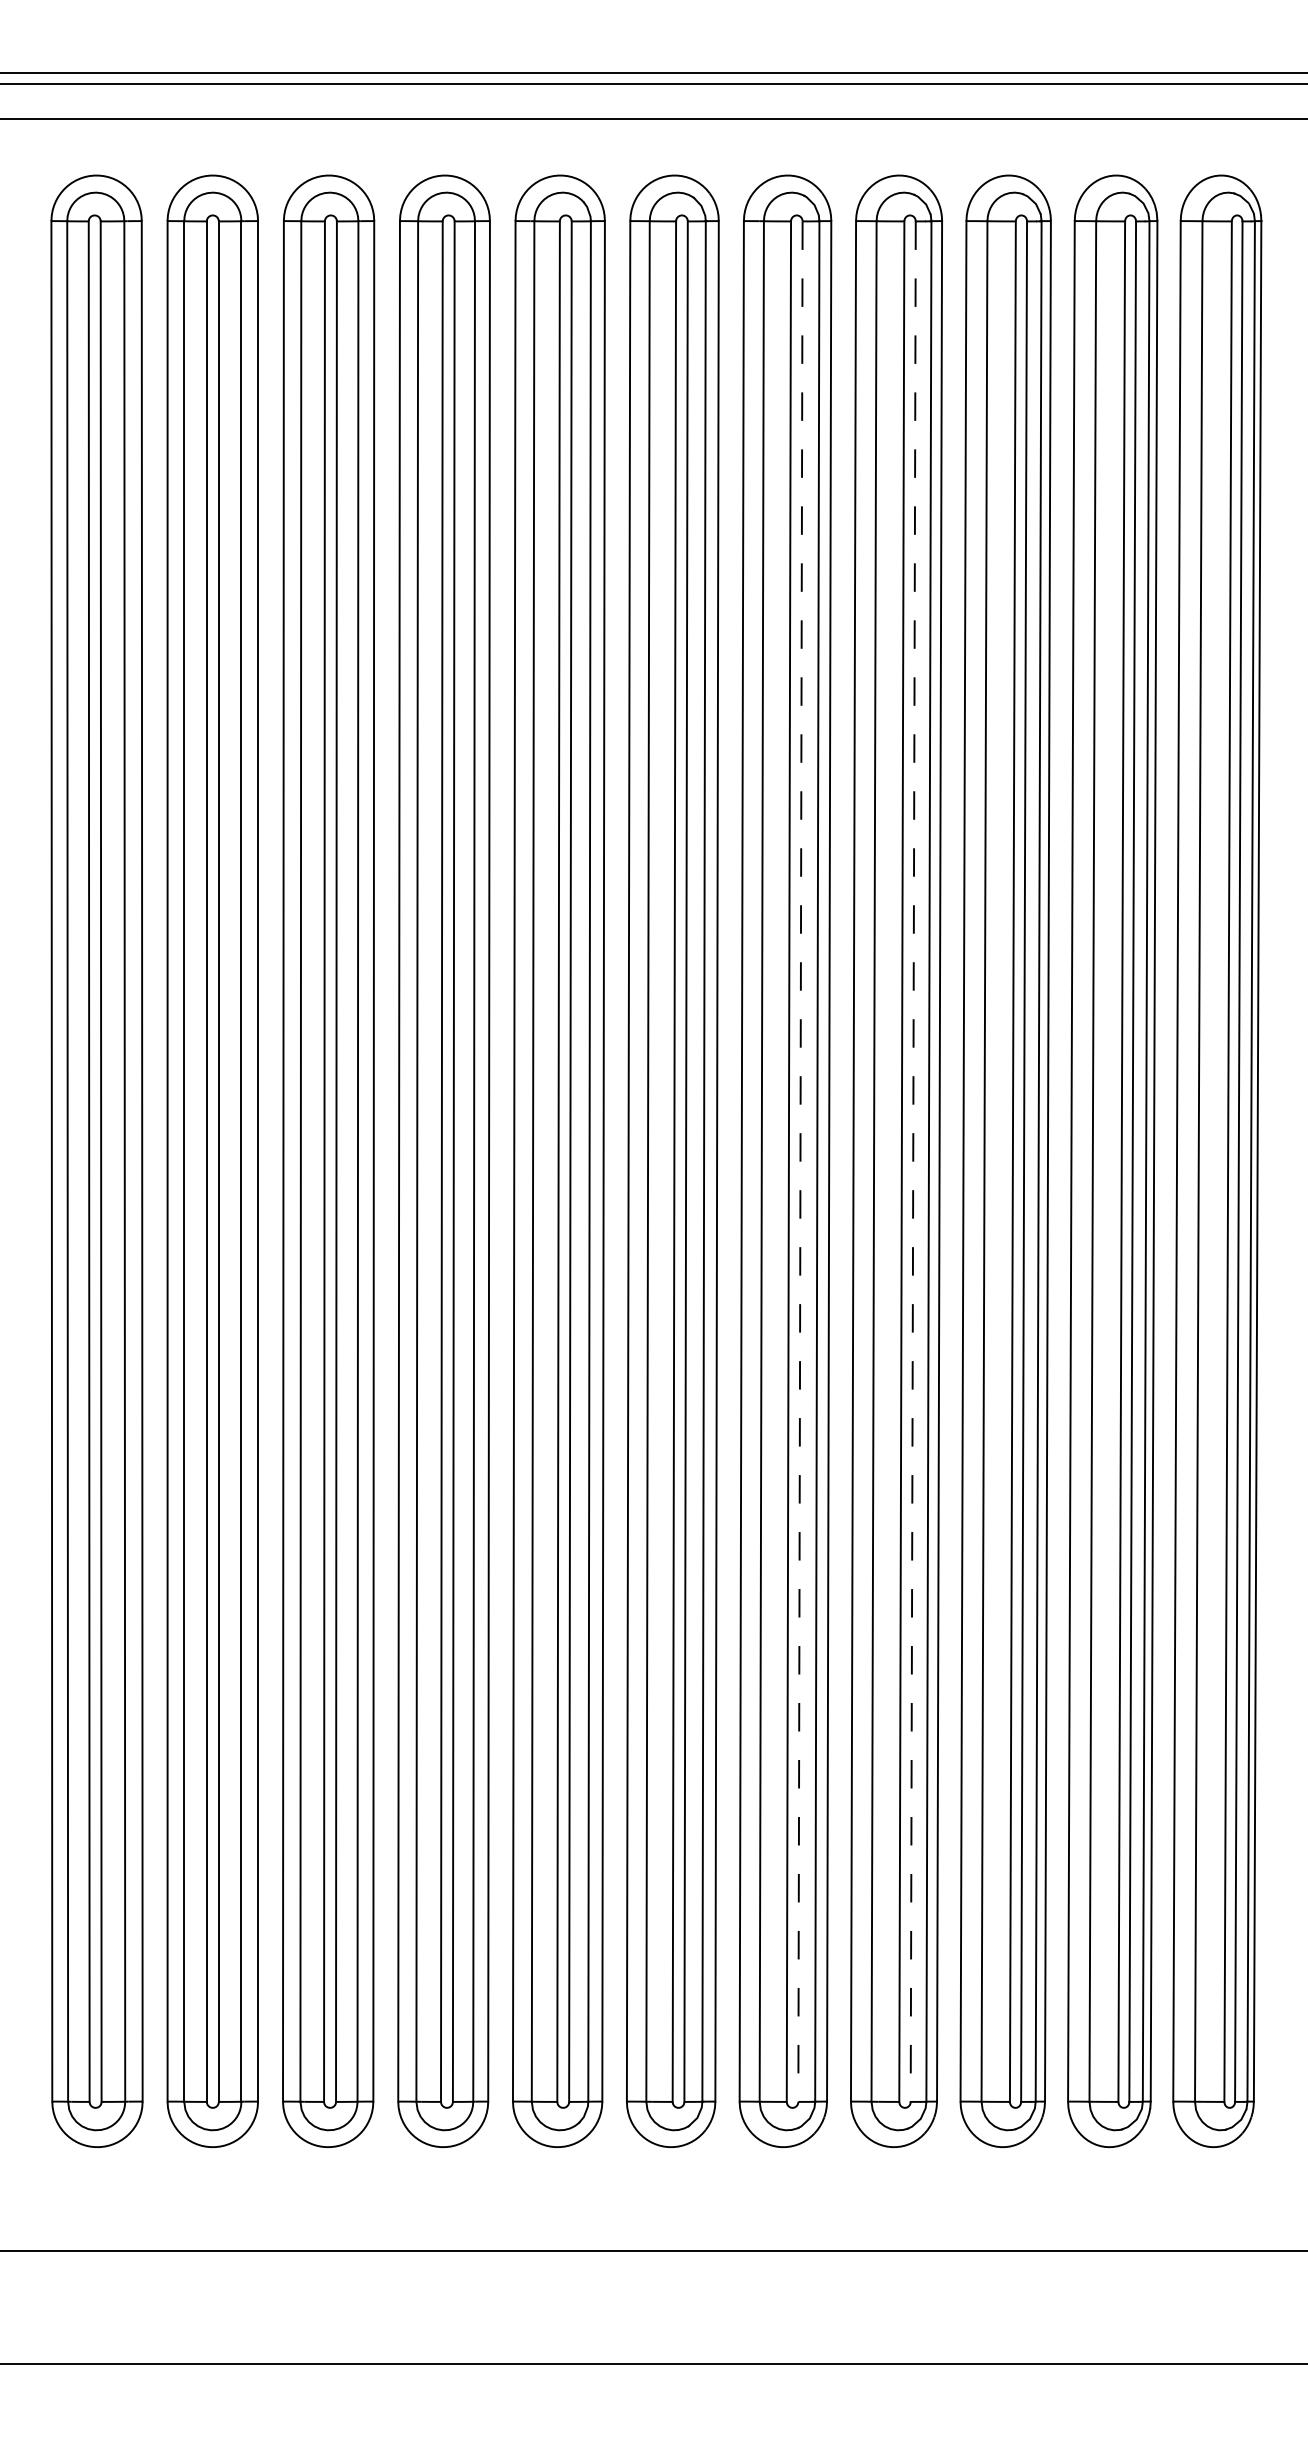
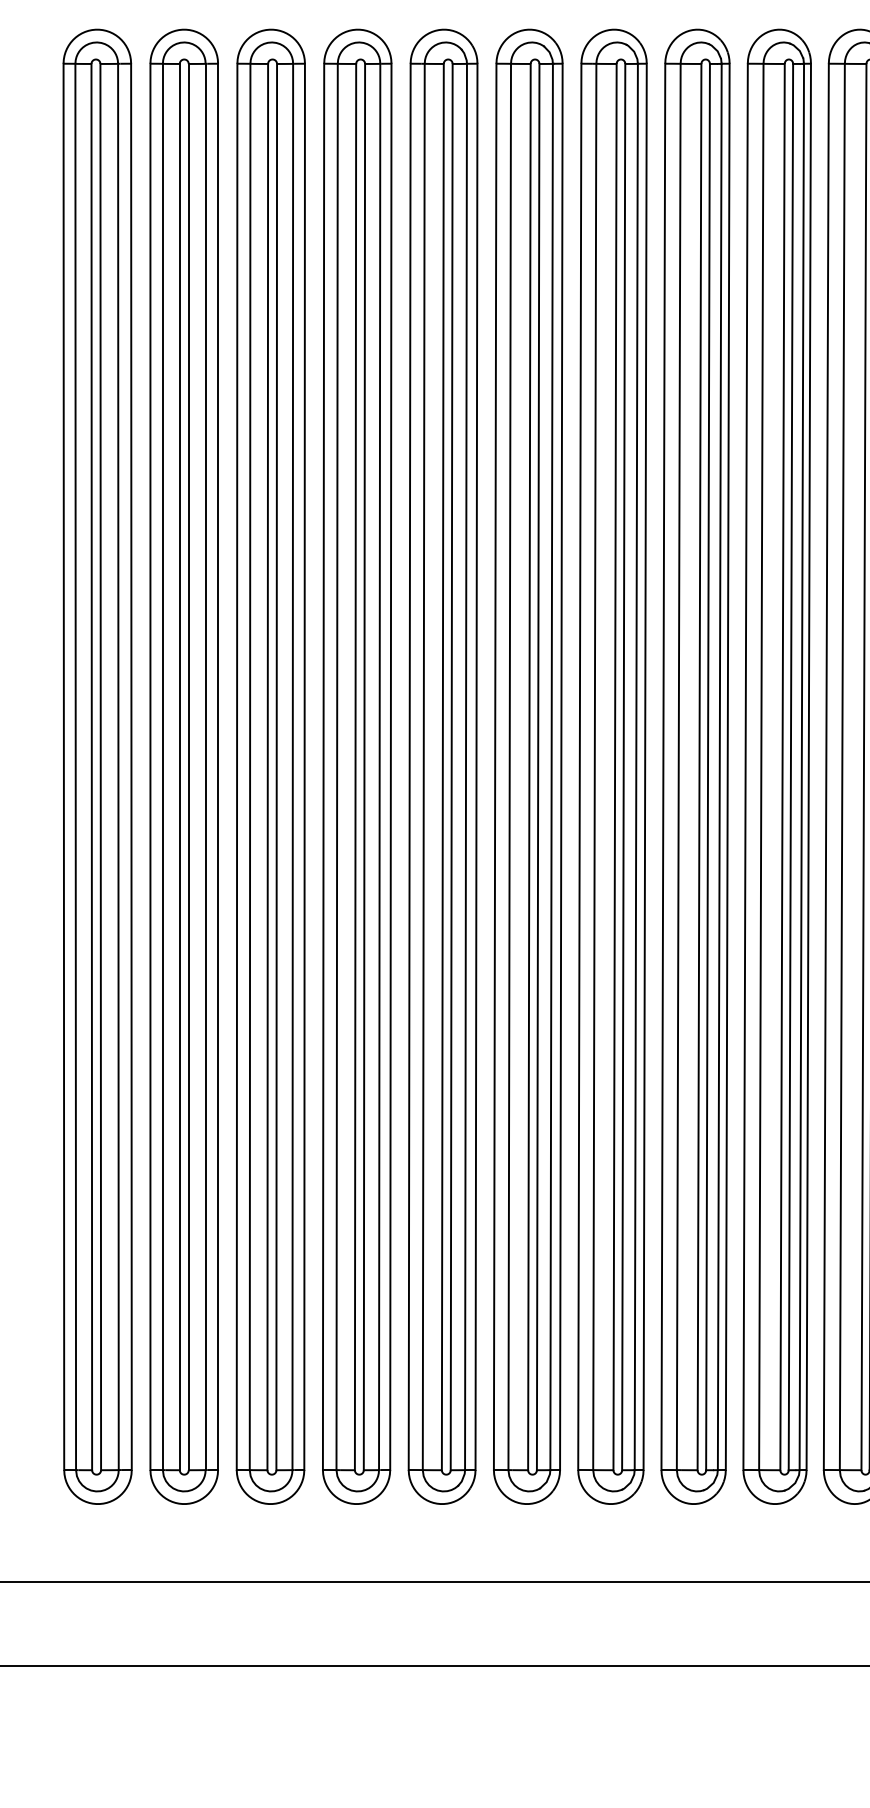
line: (800, 1162) -> (623, 767), dashed -> solid
line: (913, 1162) -> (708, 767), dashed -> solid

